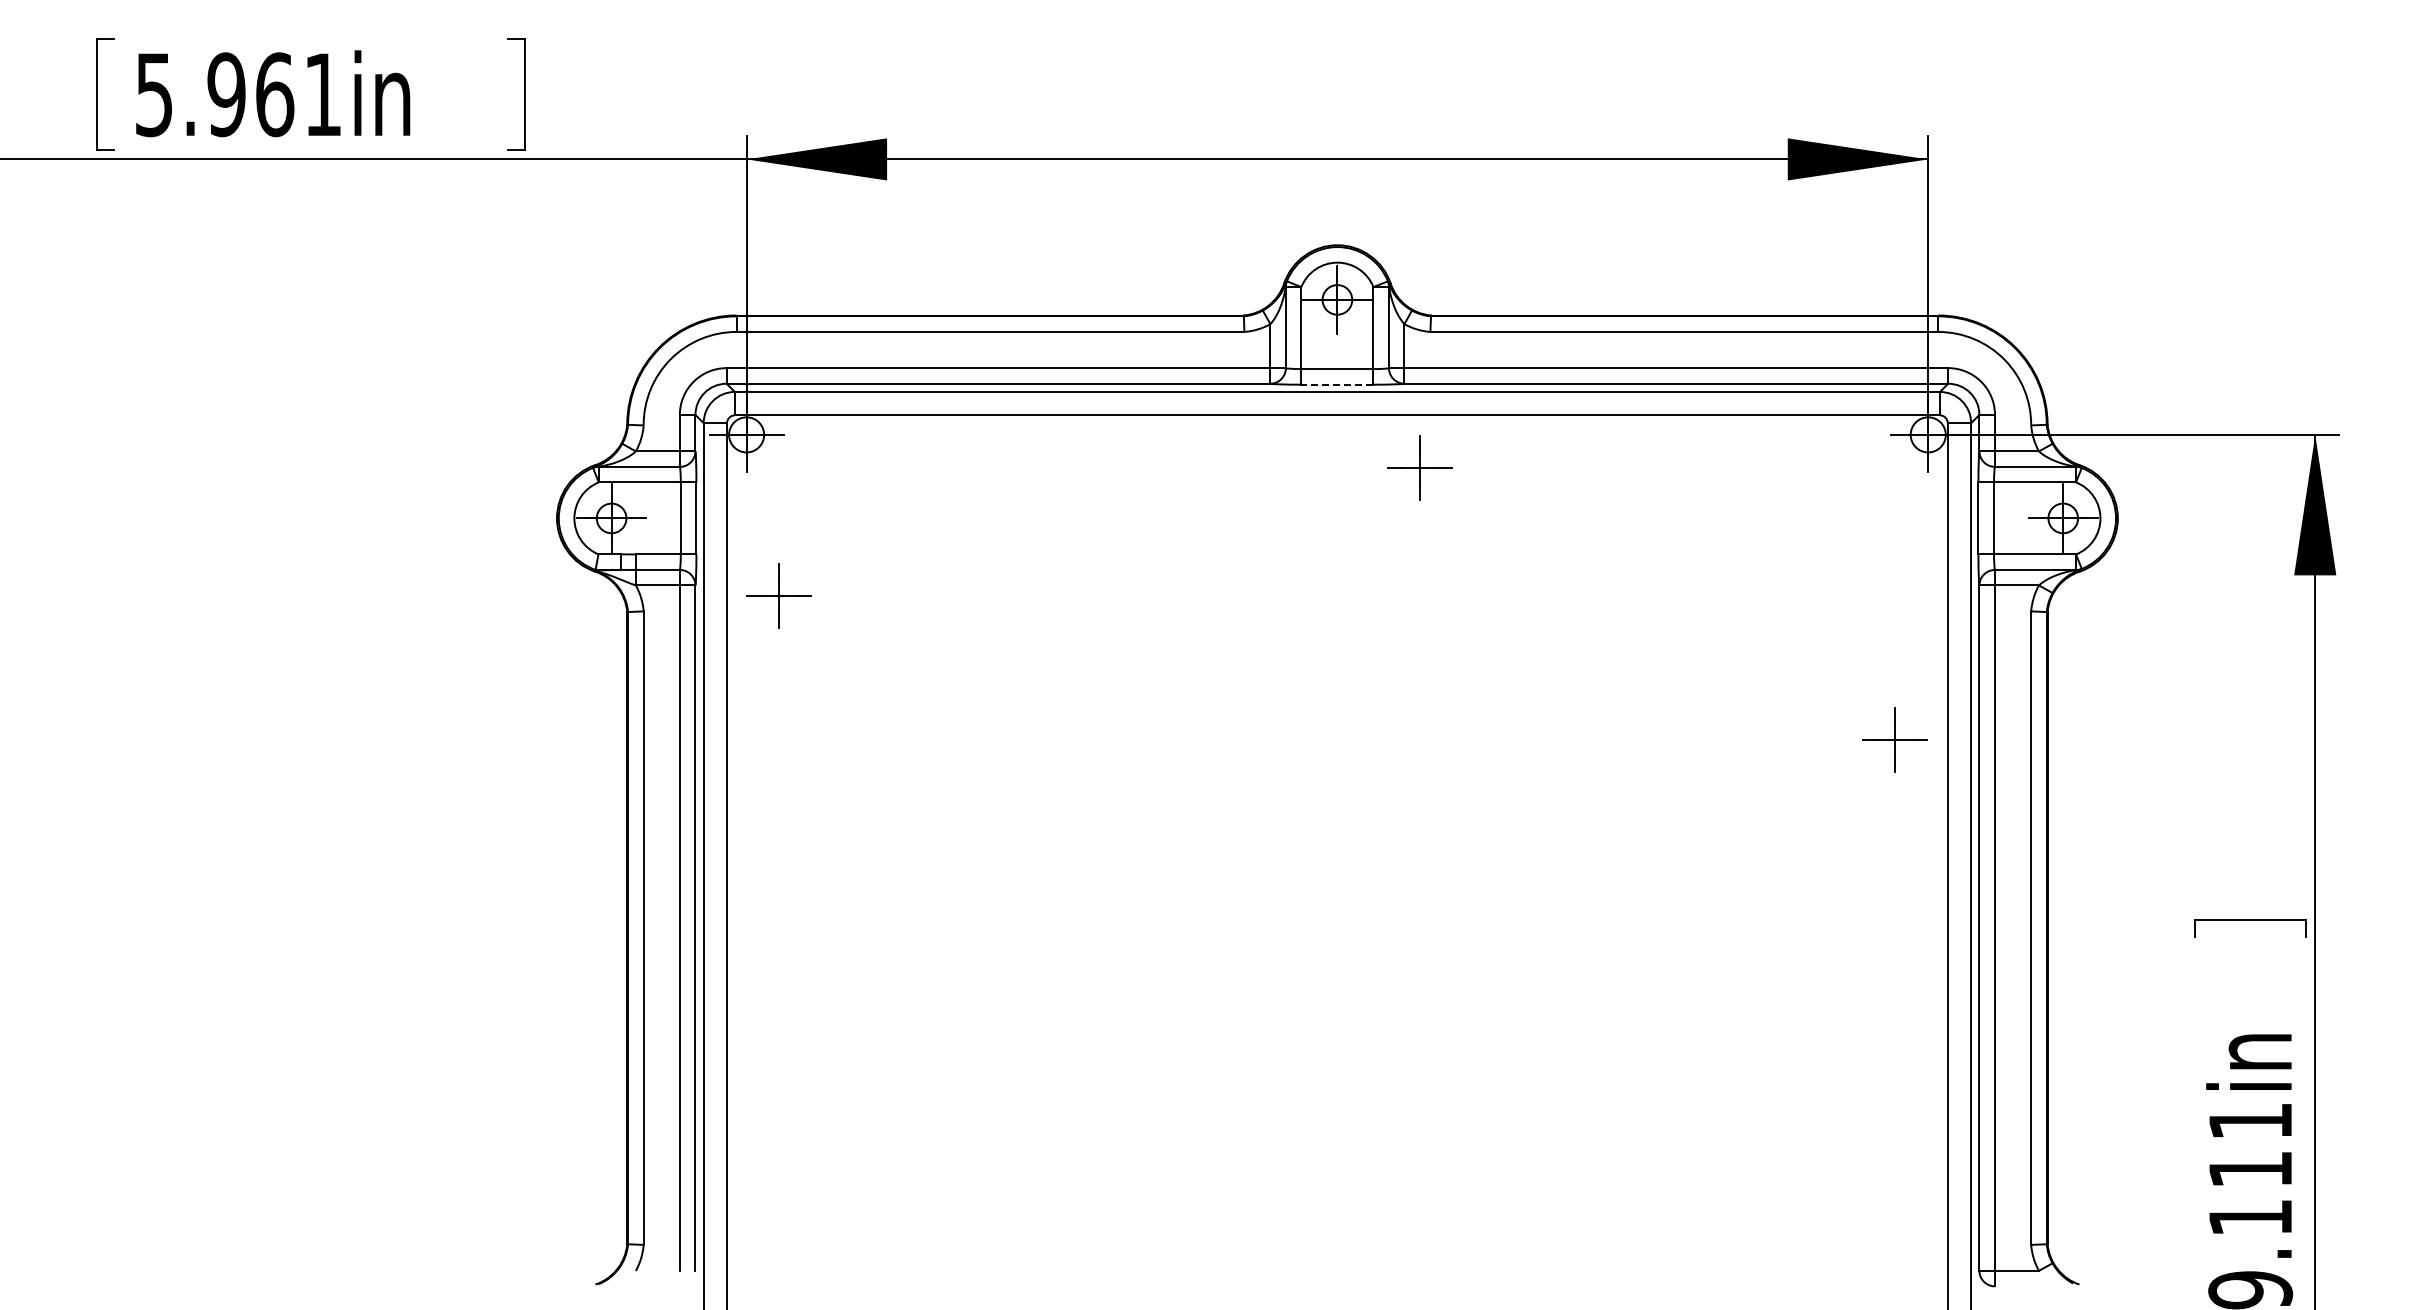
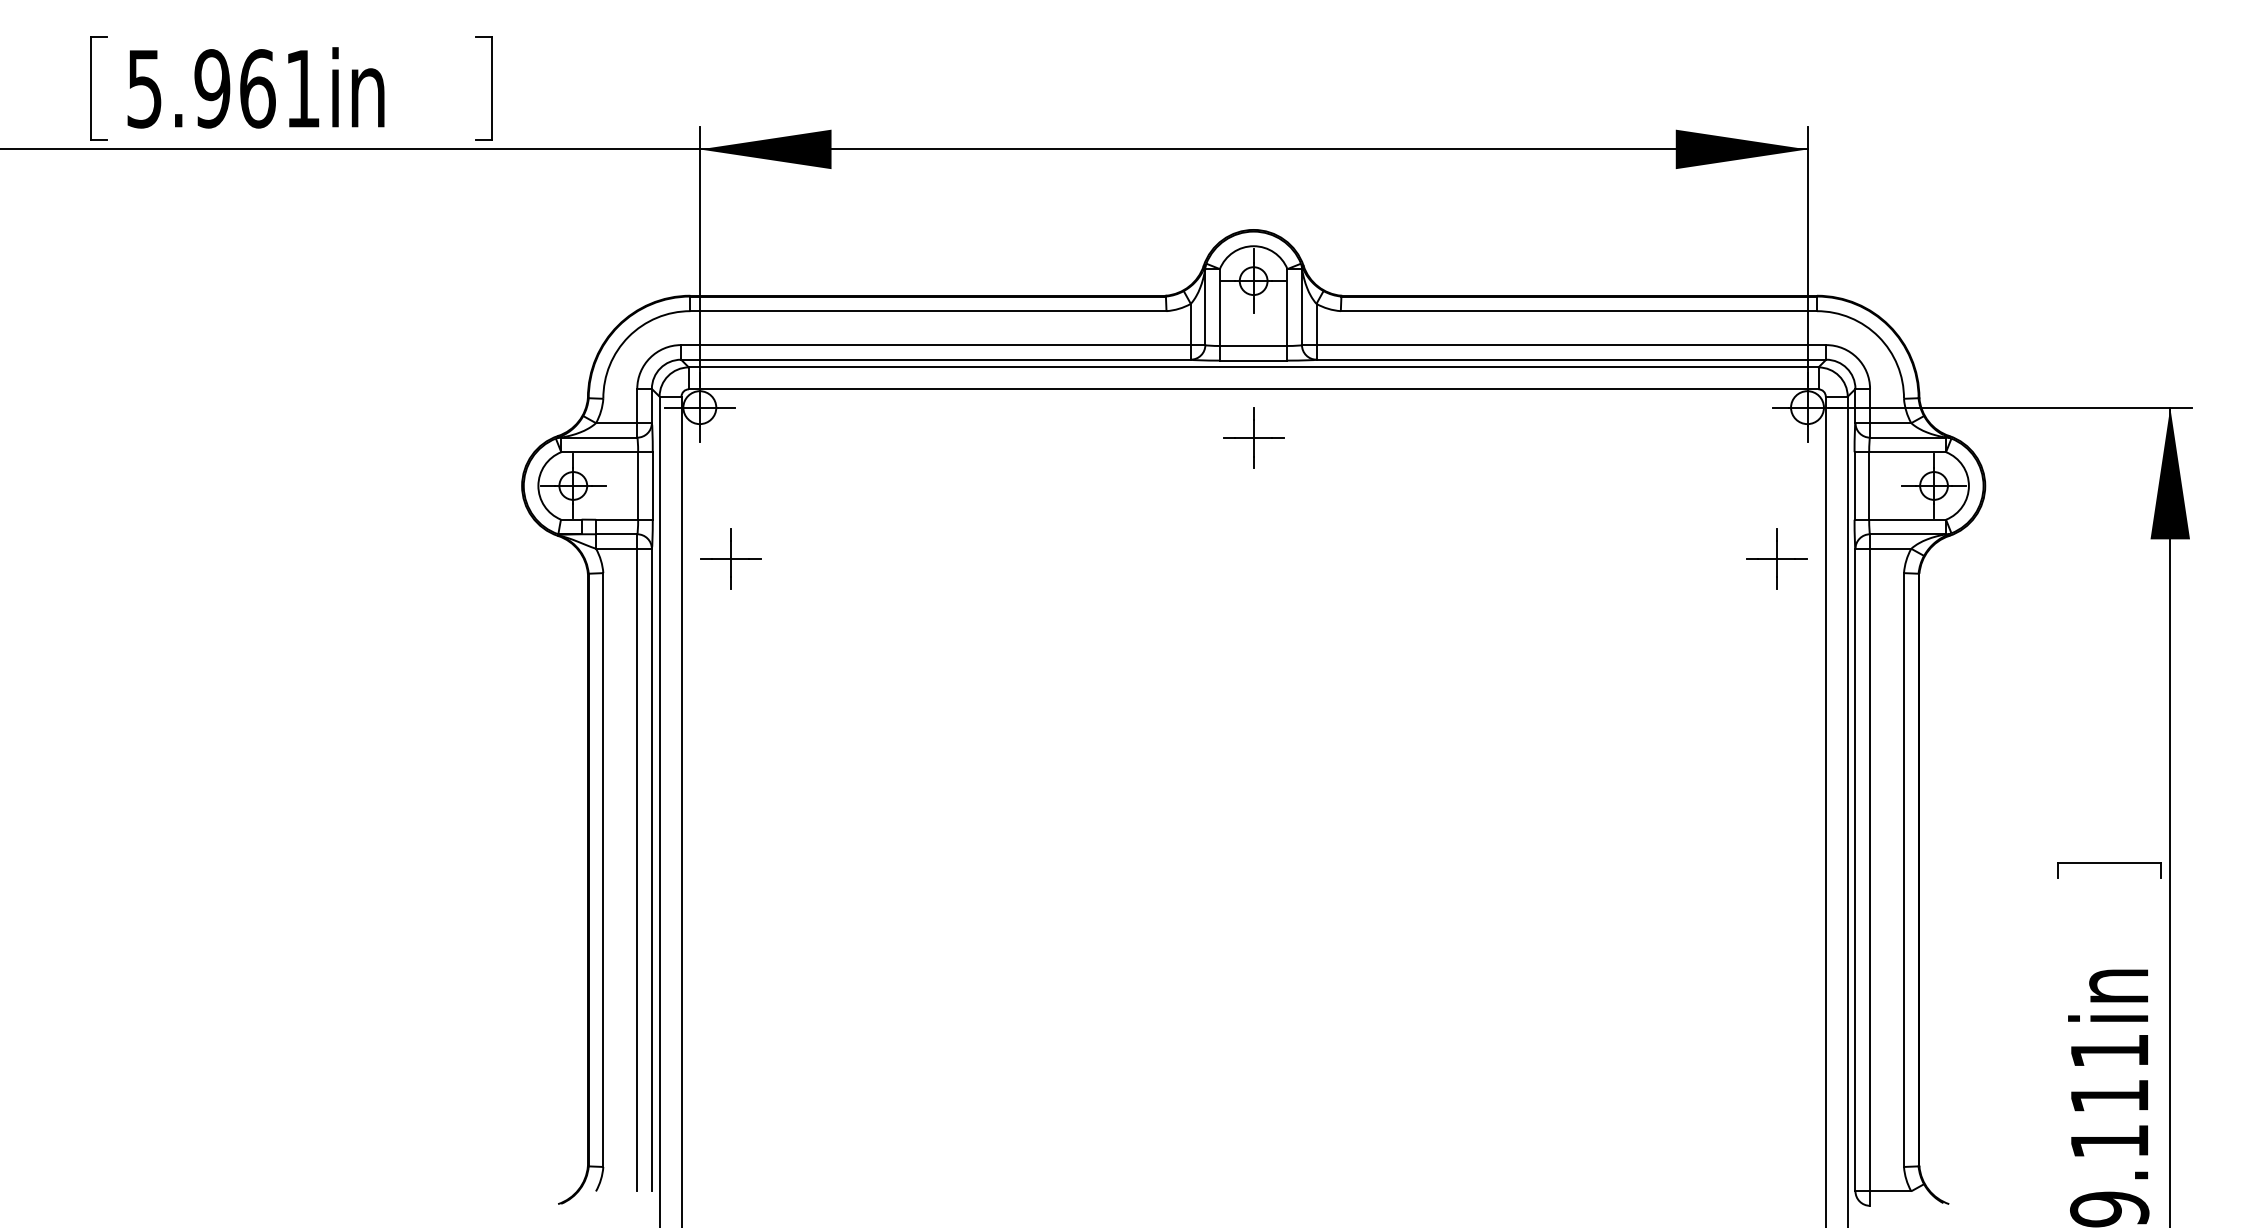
line: (1336, 384) -> (1252, 360), dashed -> solid
part: (1419, 467) -> (1252, 438), moved
part: (1894, 739) -> (1775, 558), moved

